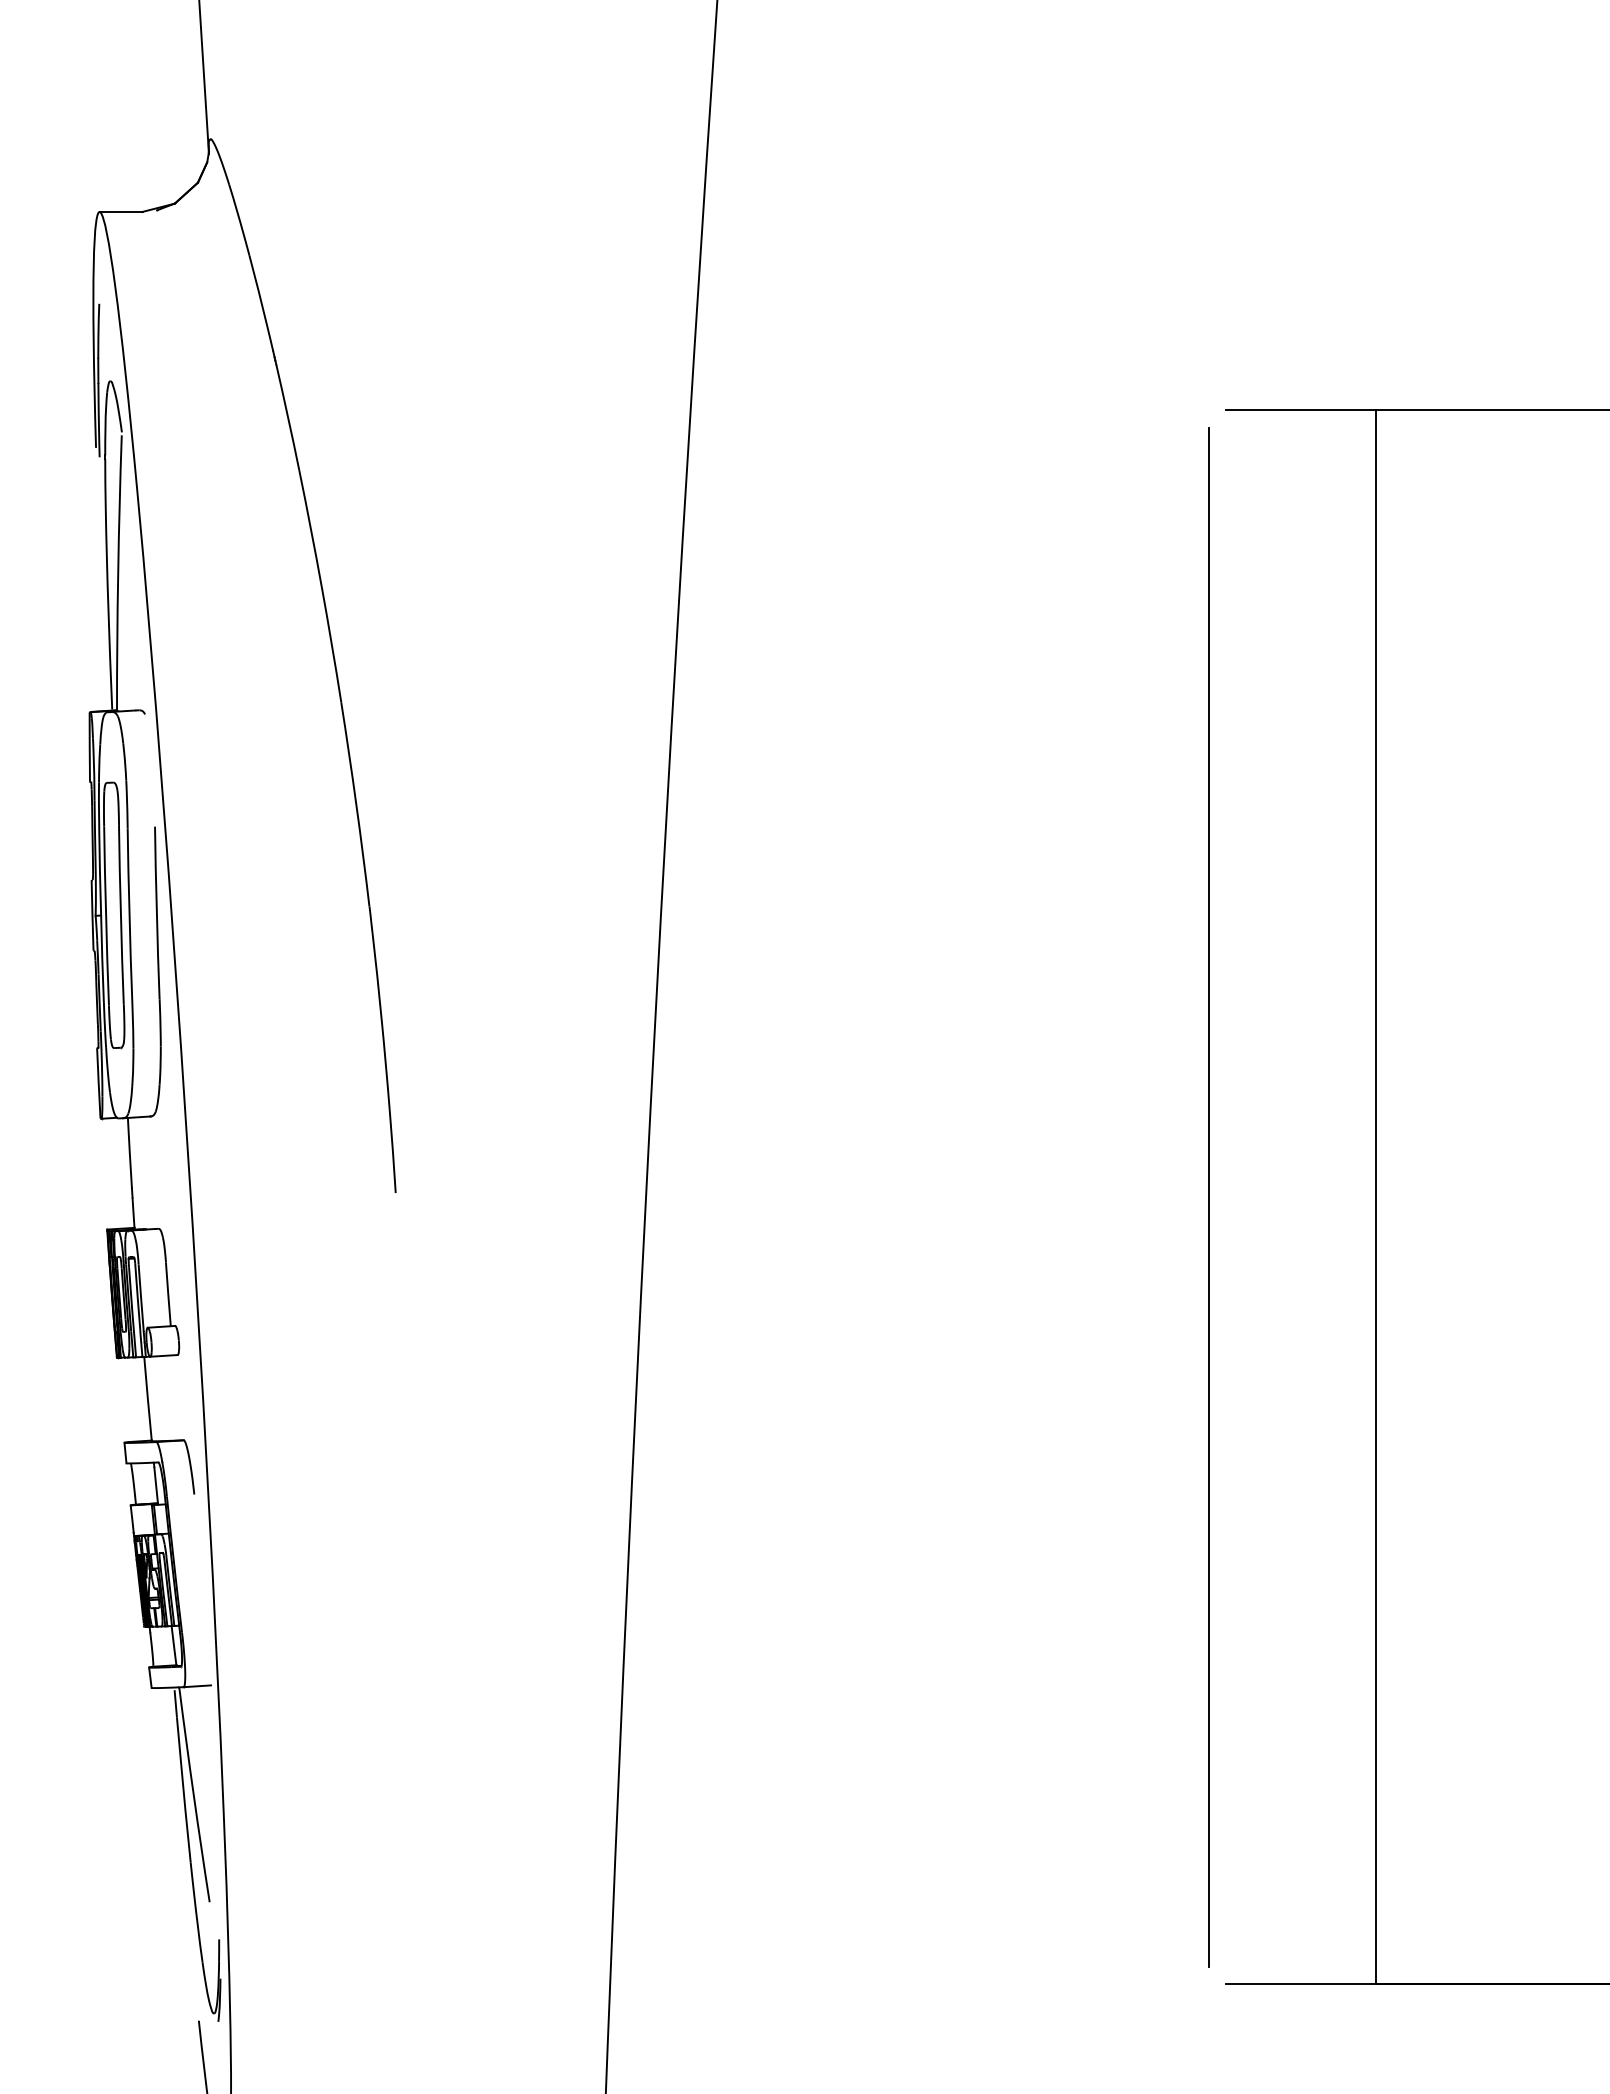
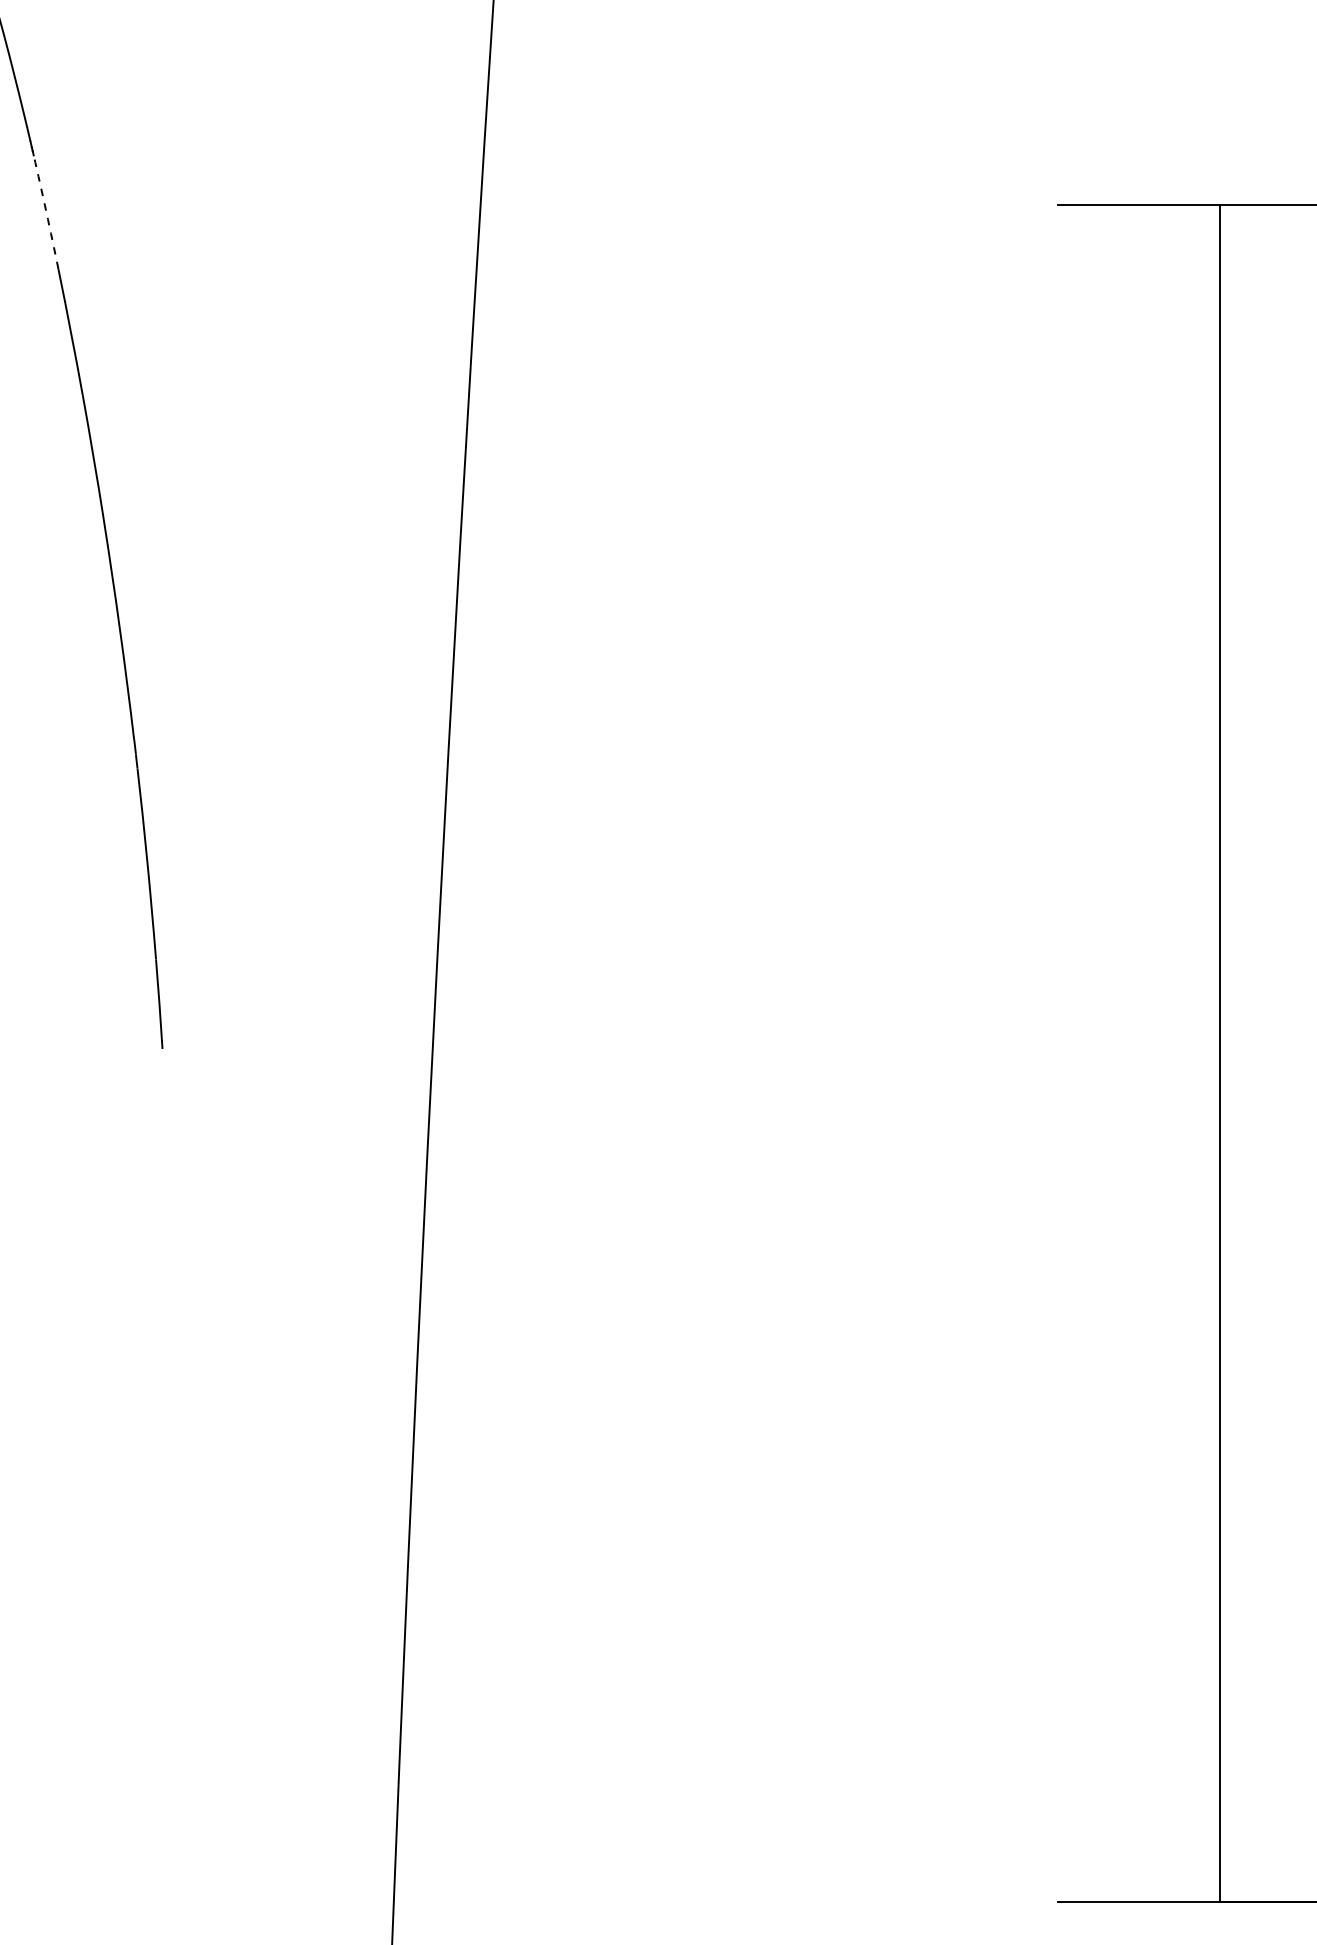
arc: (288, 417) -> (46, 212), solid -> dashed
line: (1208, 1197) -> (1039, 1053), removed

